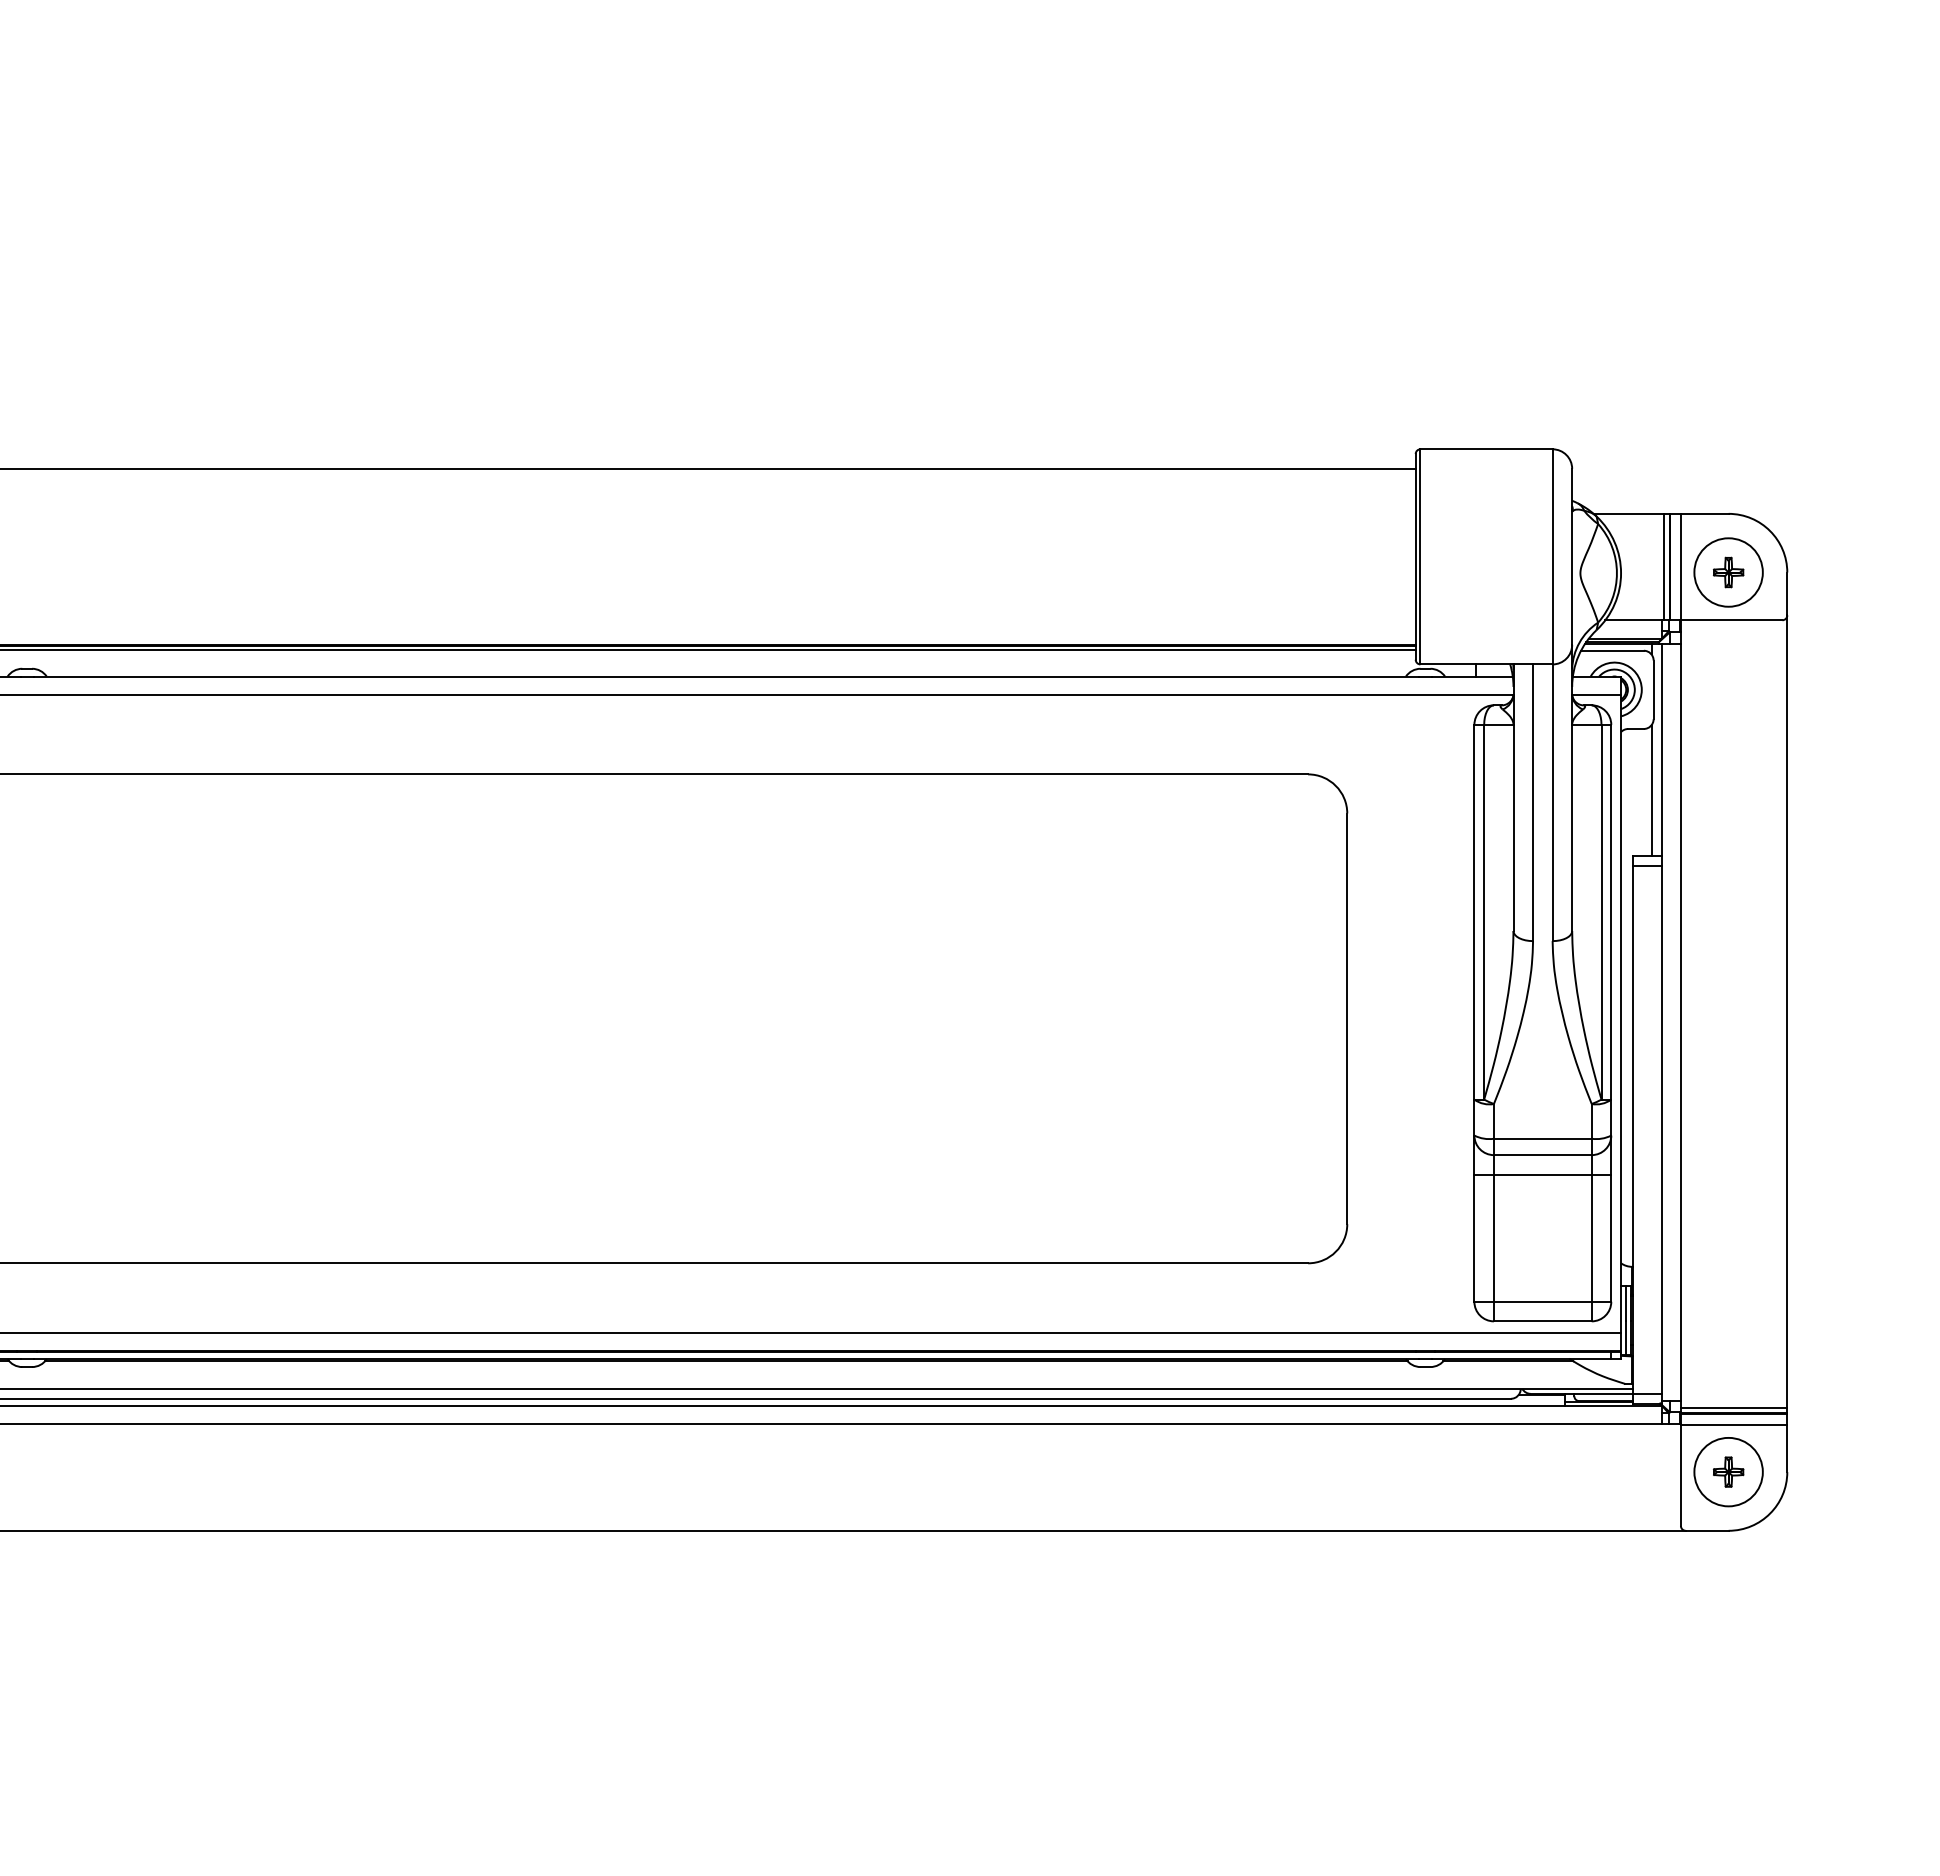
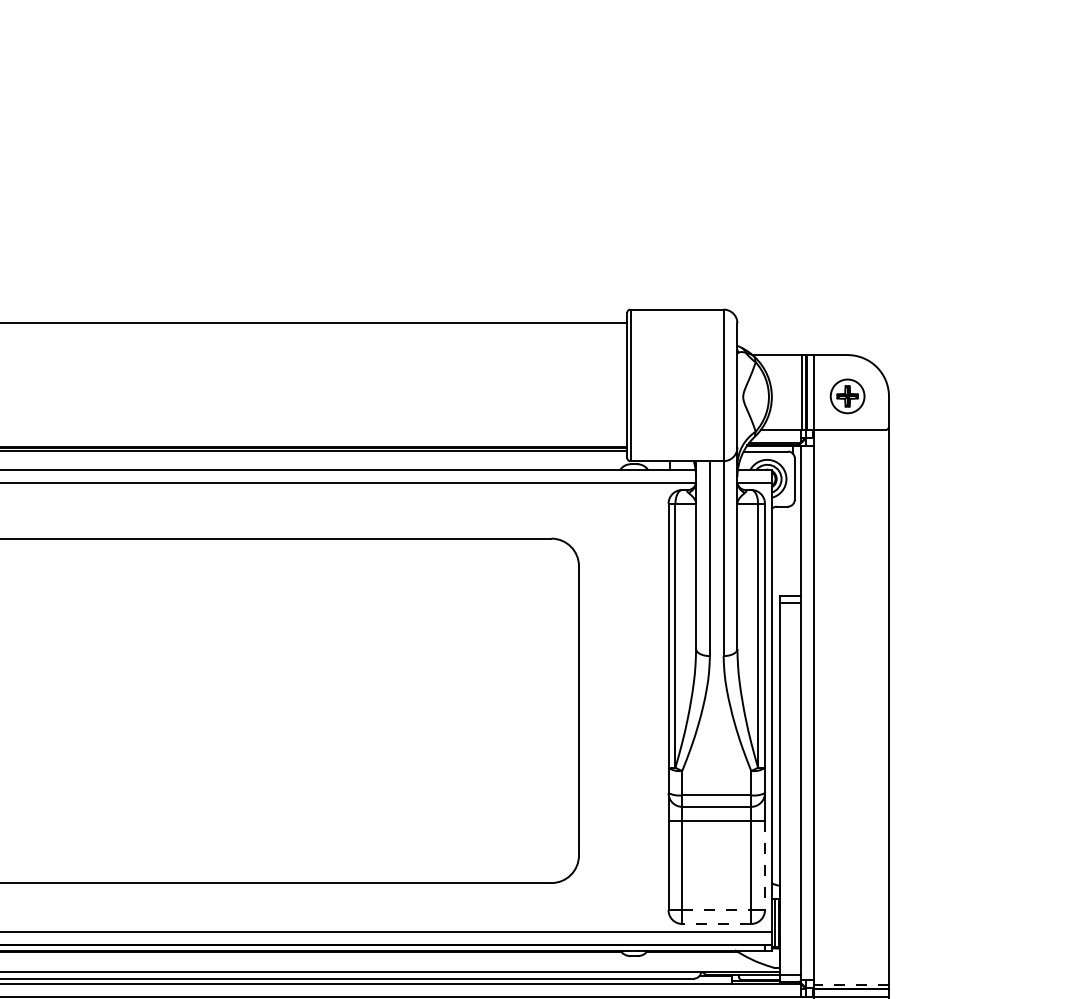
circle: (1728, 572) -> (847, 396), size x0.7
line: (1651, 790) -> (793, 549), removed
line: (1611, 1238) -> (765, 865), solid -> dashed
line: (1542, 1301) -> (716, 909), solid -> dashed
line: (1542, 1321) -> (716, 924), solid -> dashed
line: (1733, 1407) -> (851, 984), solid -> dashed

